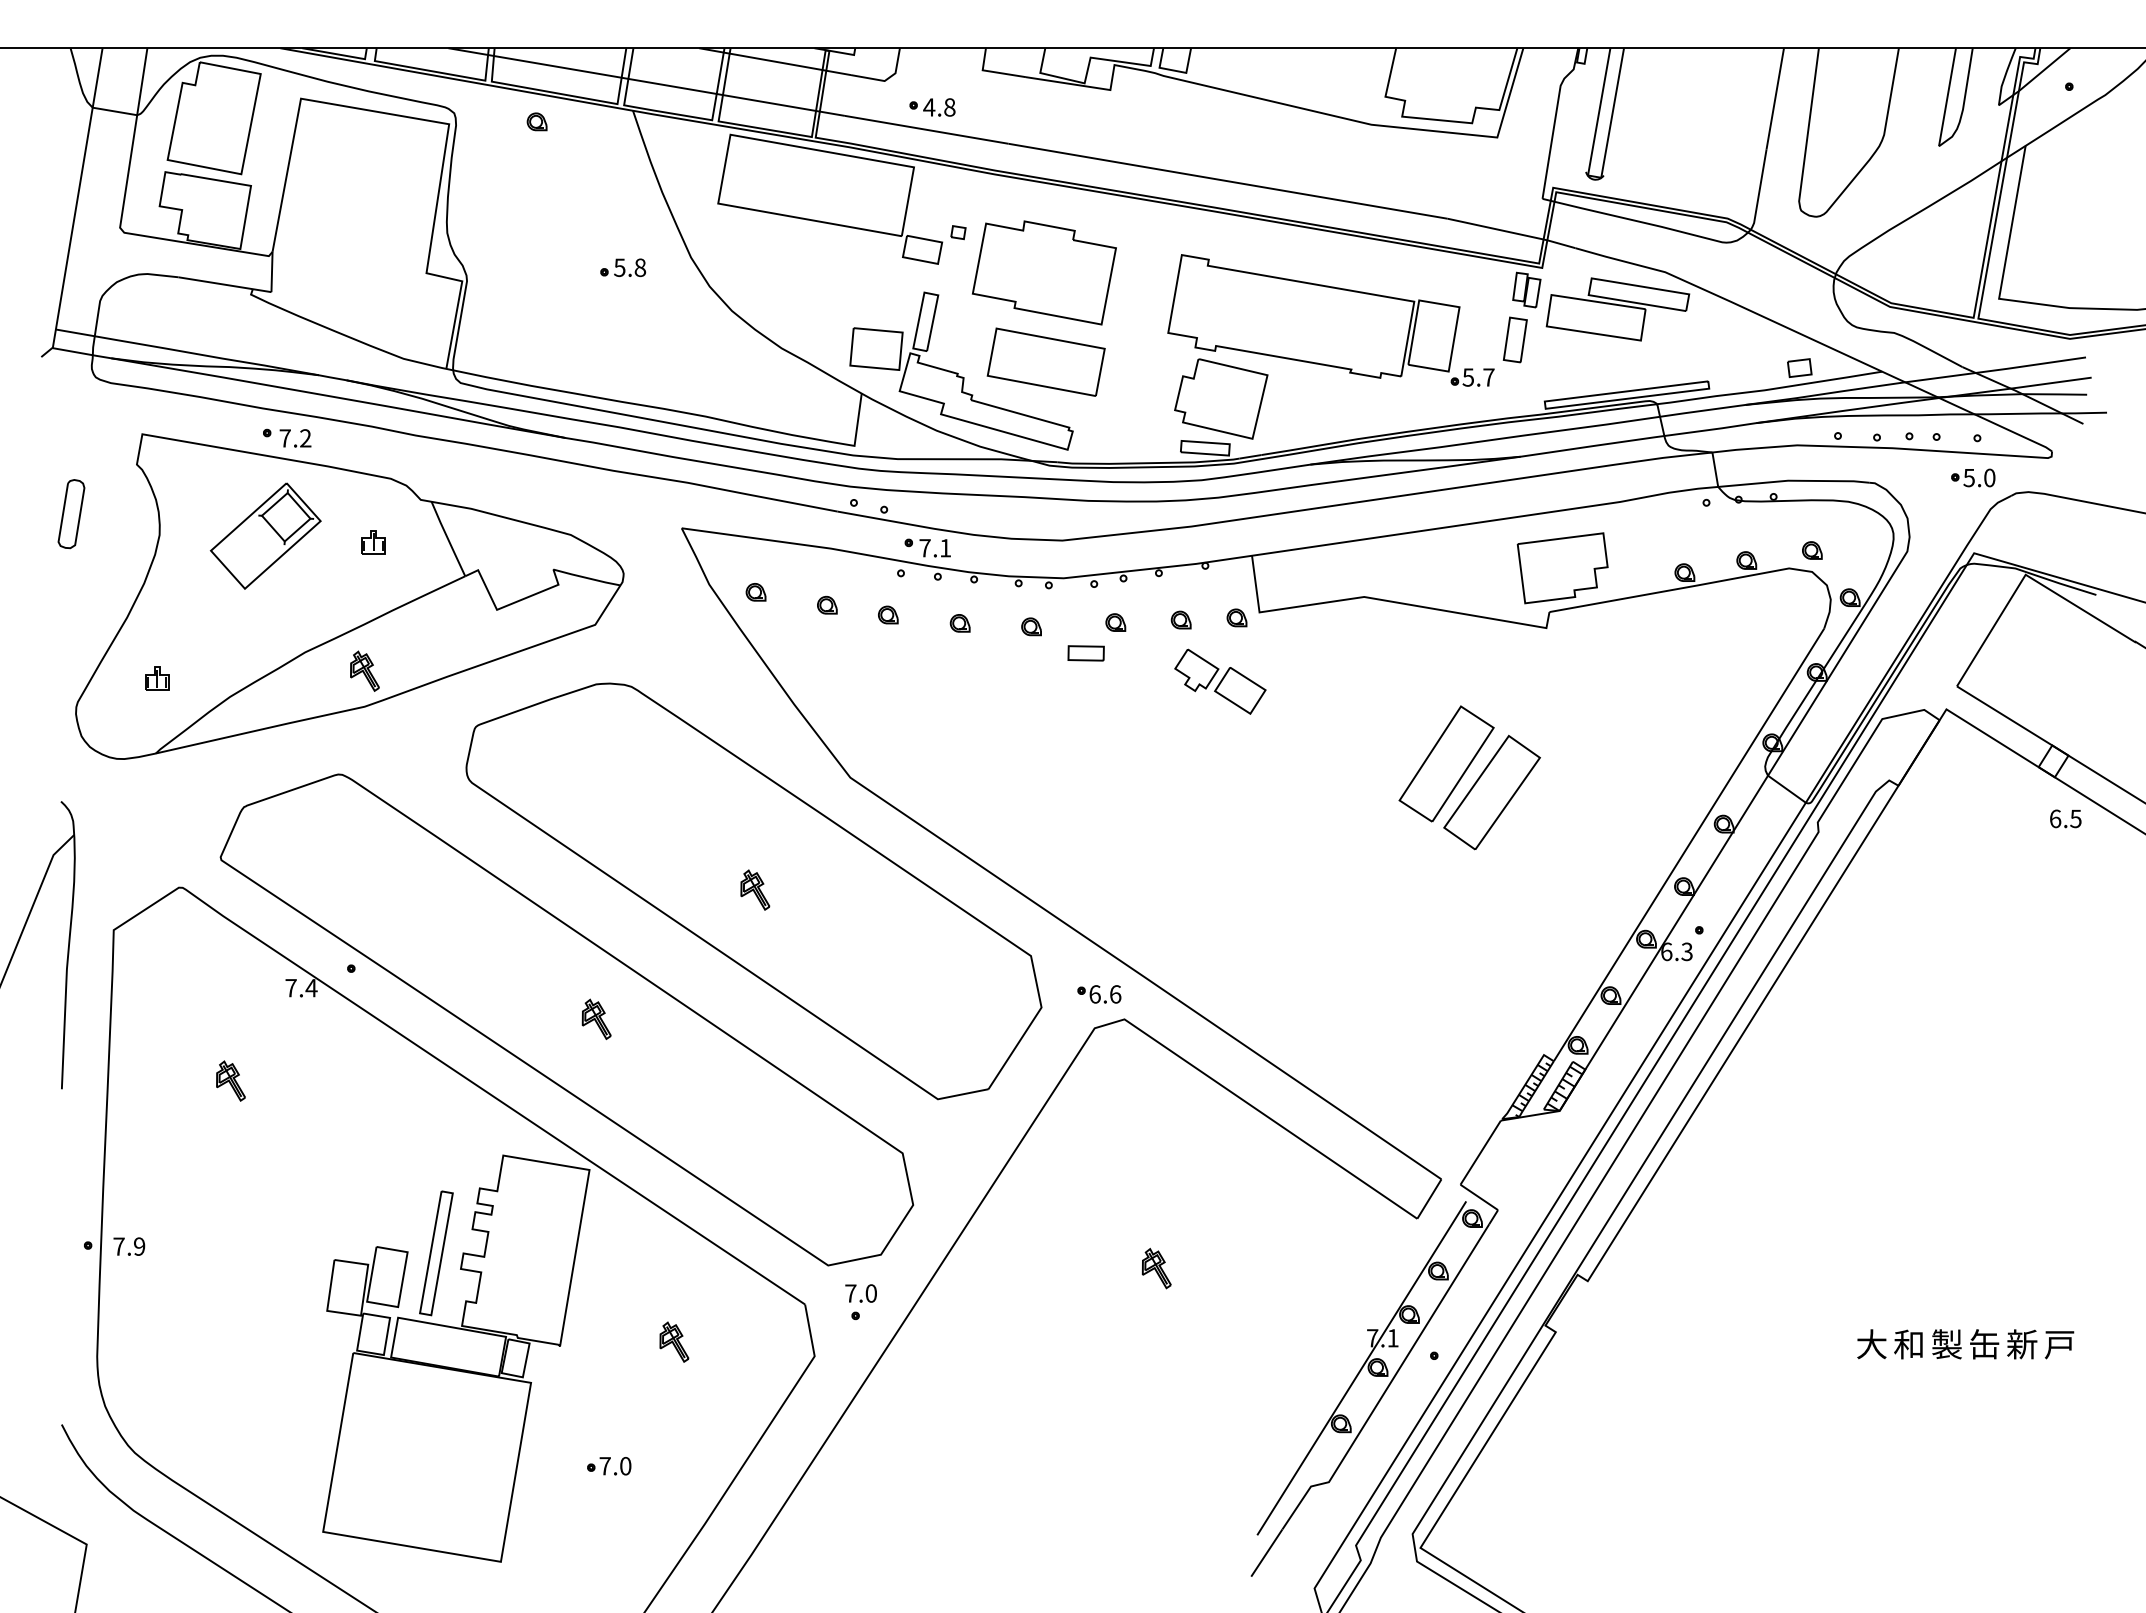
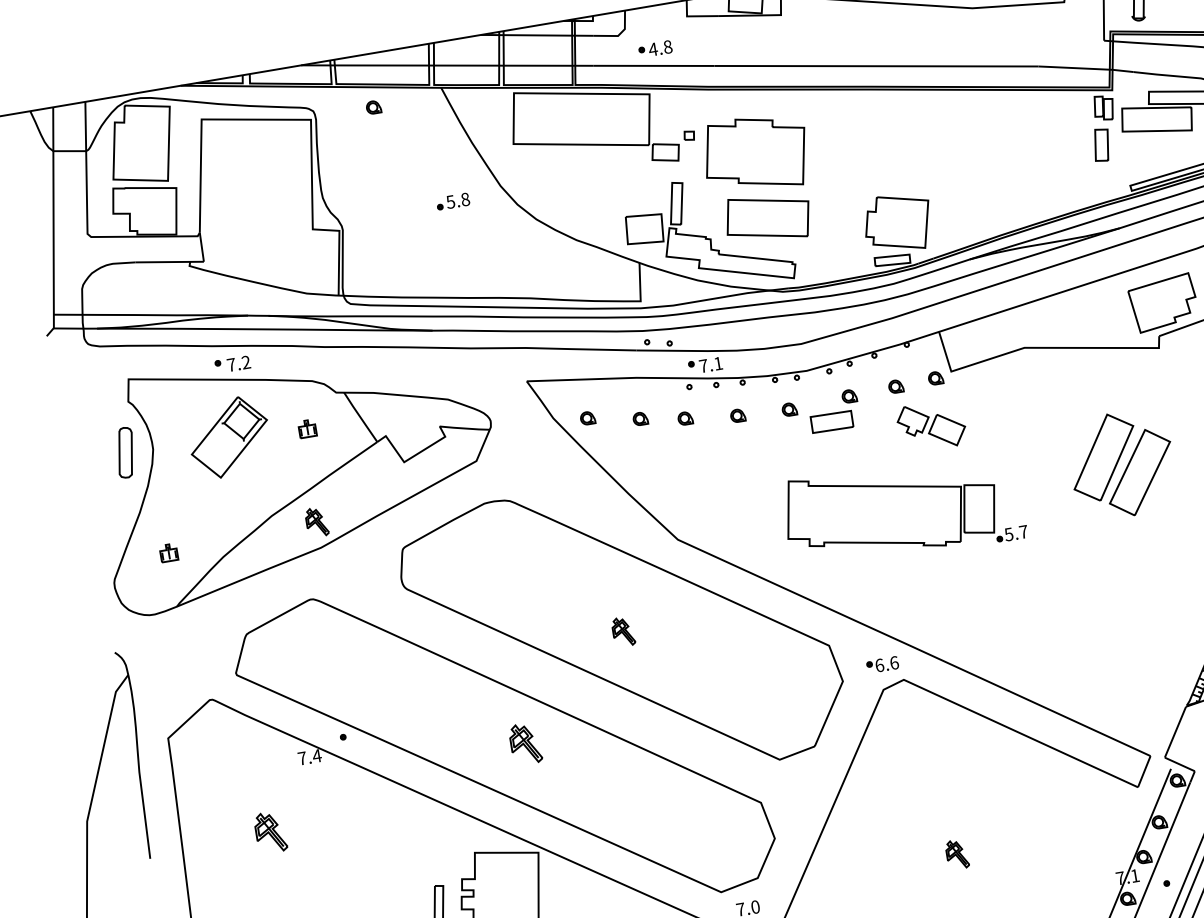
part: (1330, 320) -> (903, 510), moved
part: (71, 514) -> (125, 453), moved
part: (1085, 653) -> (831, 422), size x1.6
part: (596, 1018) -> (525, 743), size x1.4
part: (230, 1080) -> (270, 832), size x1.4

